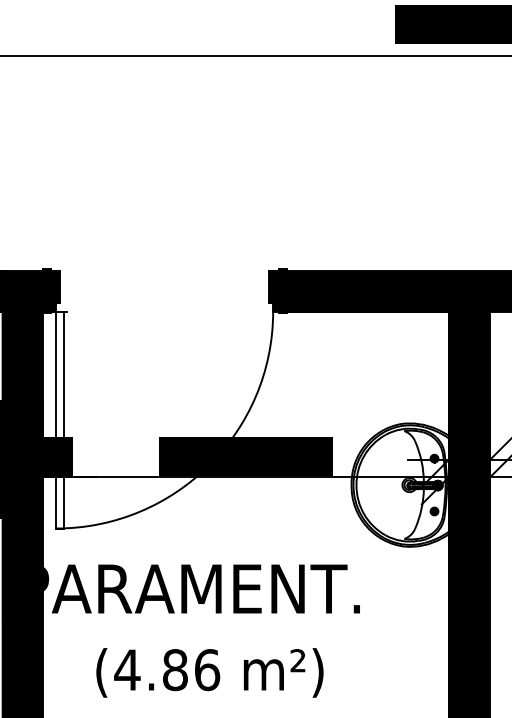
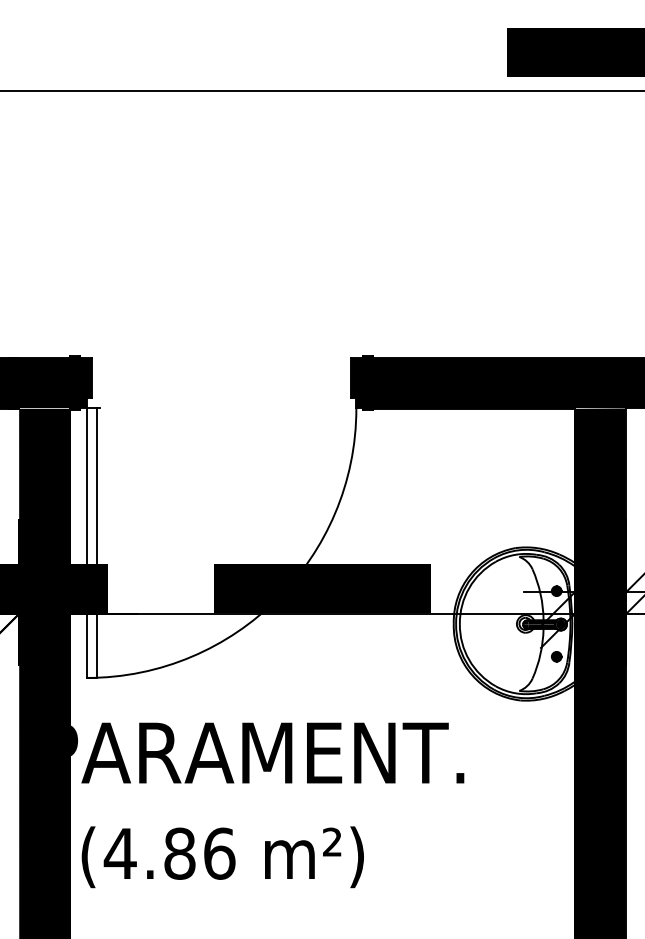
text: (209, 673) -> (222, 857), moved

